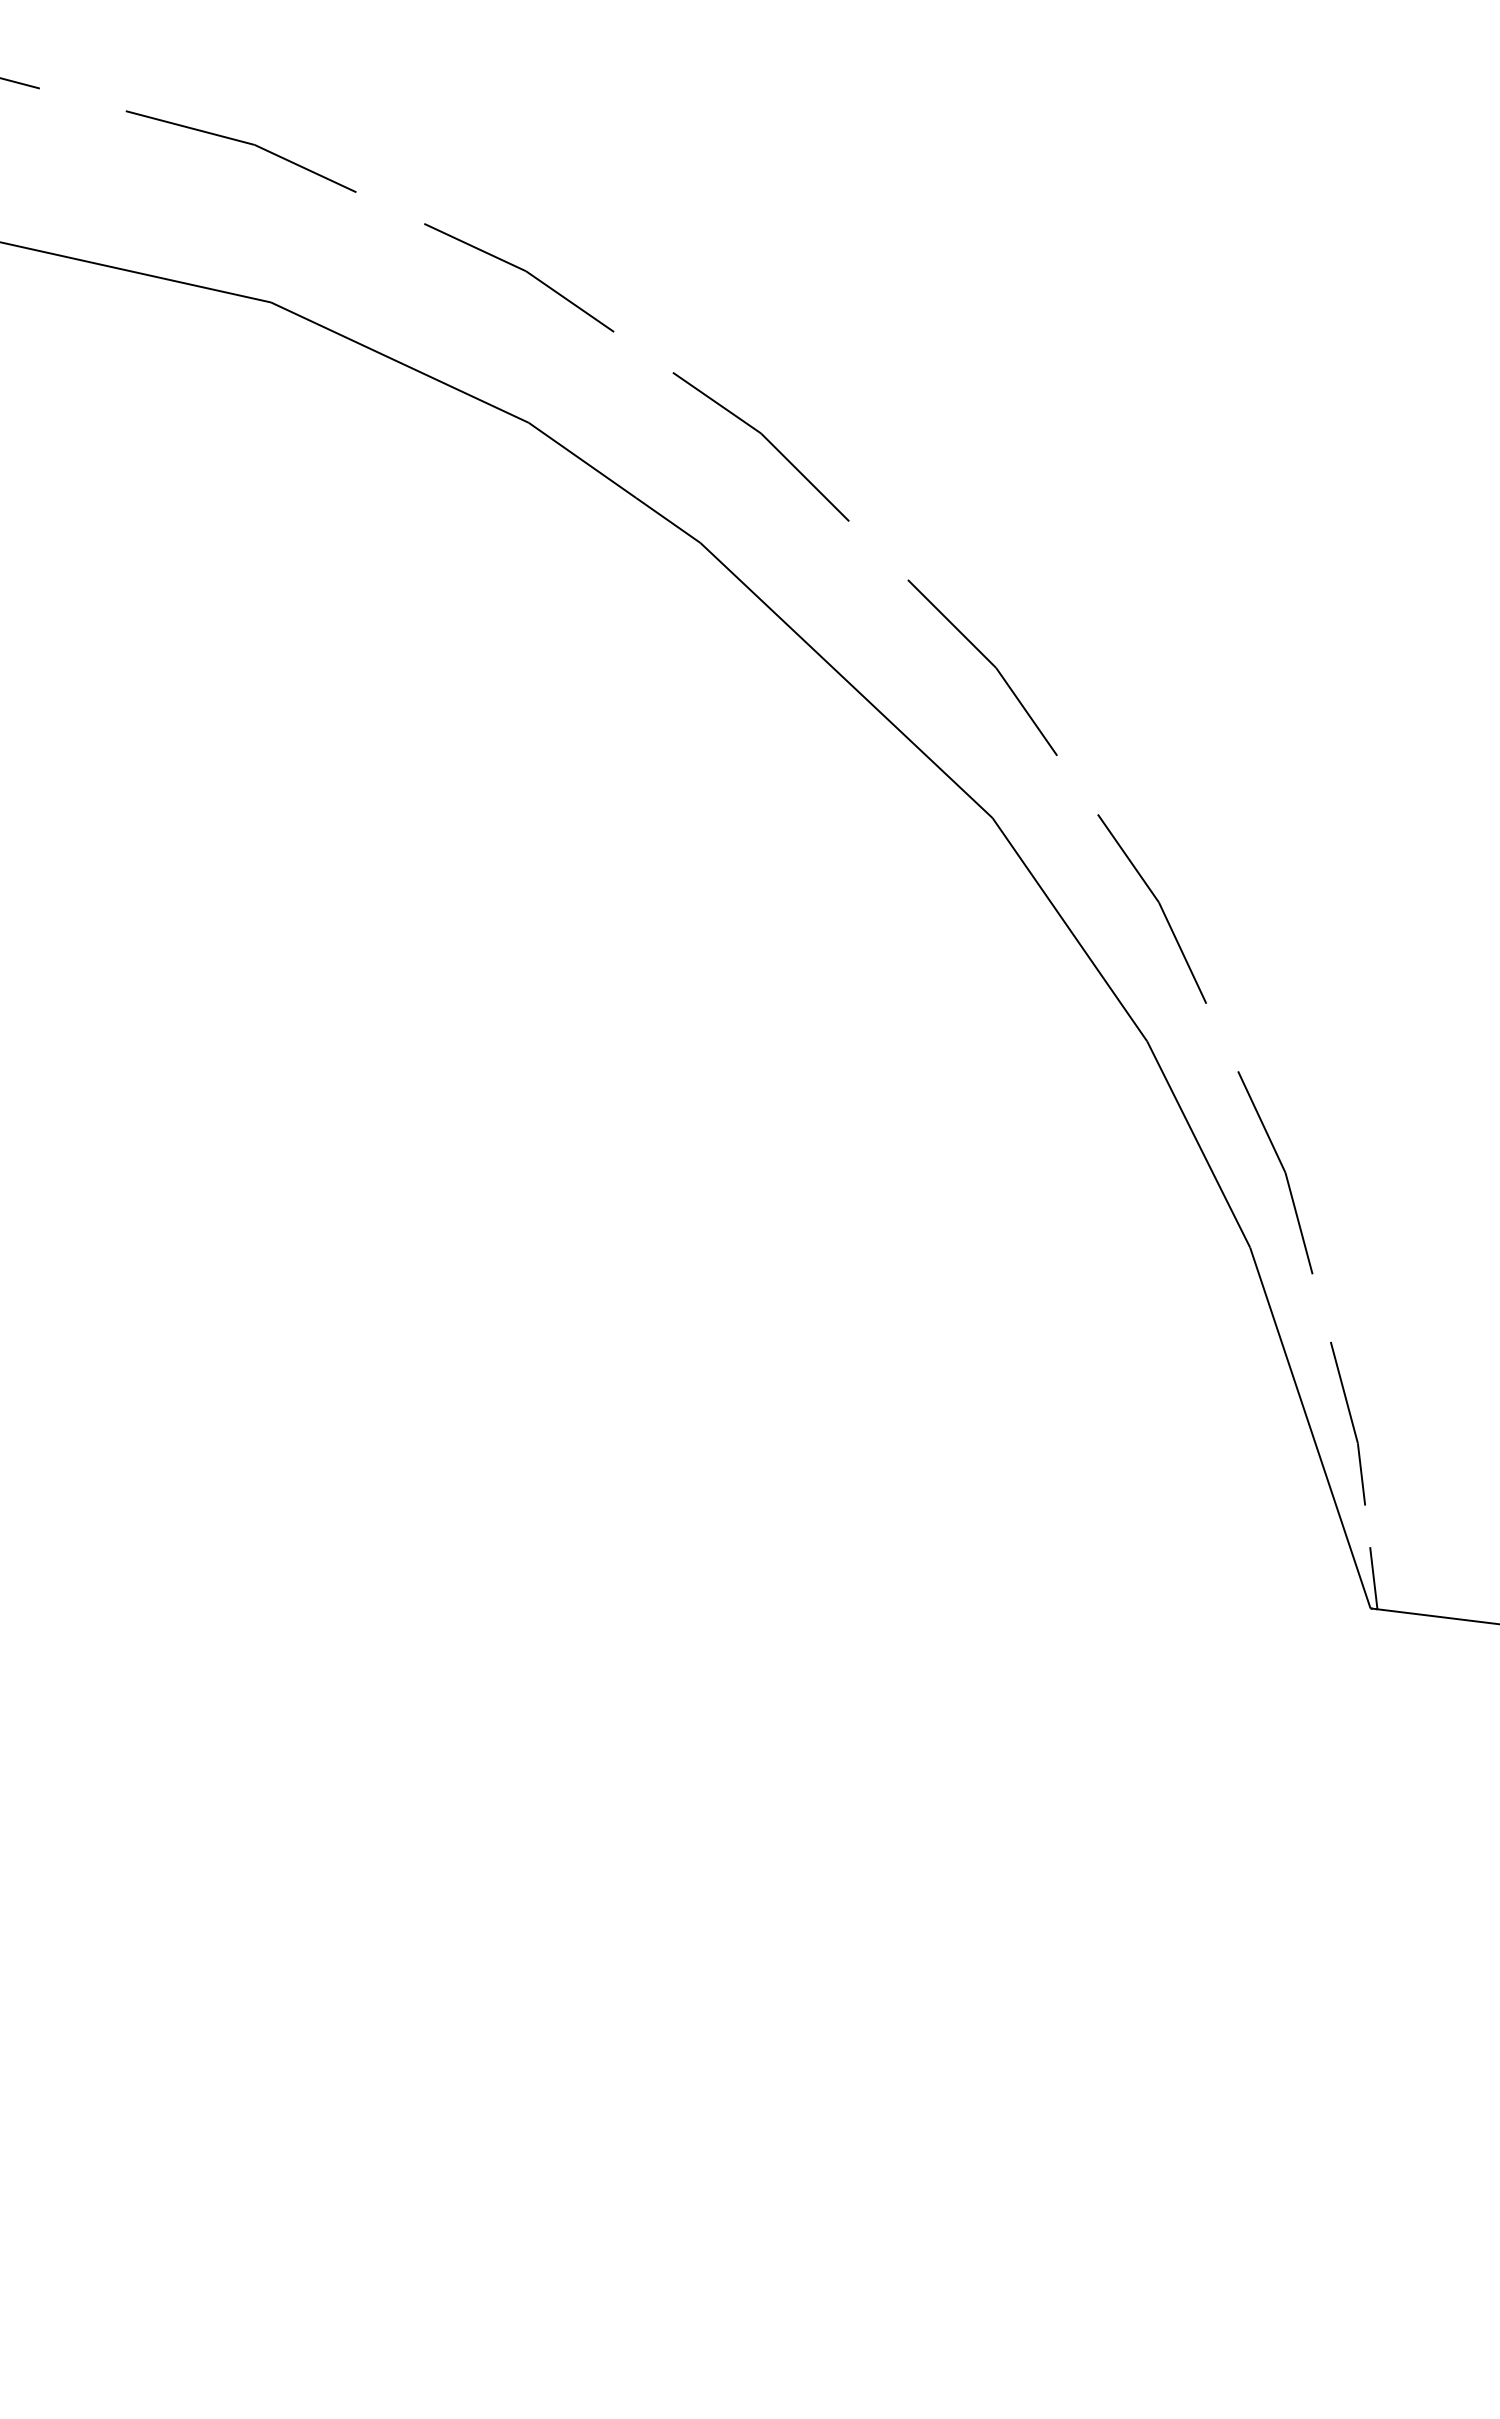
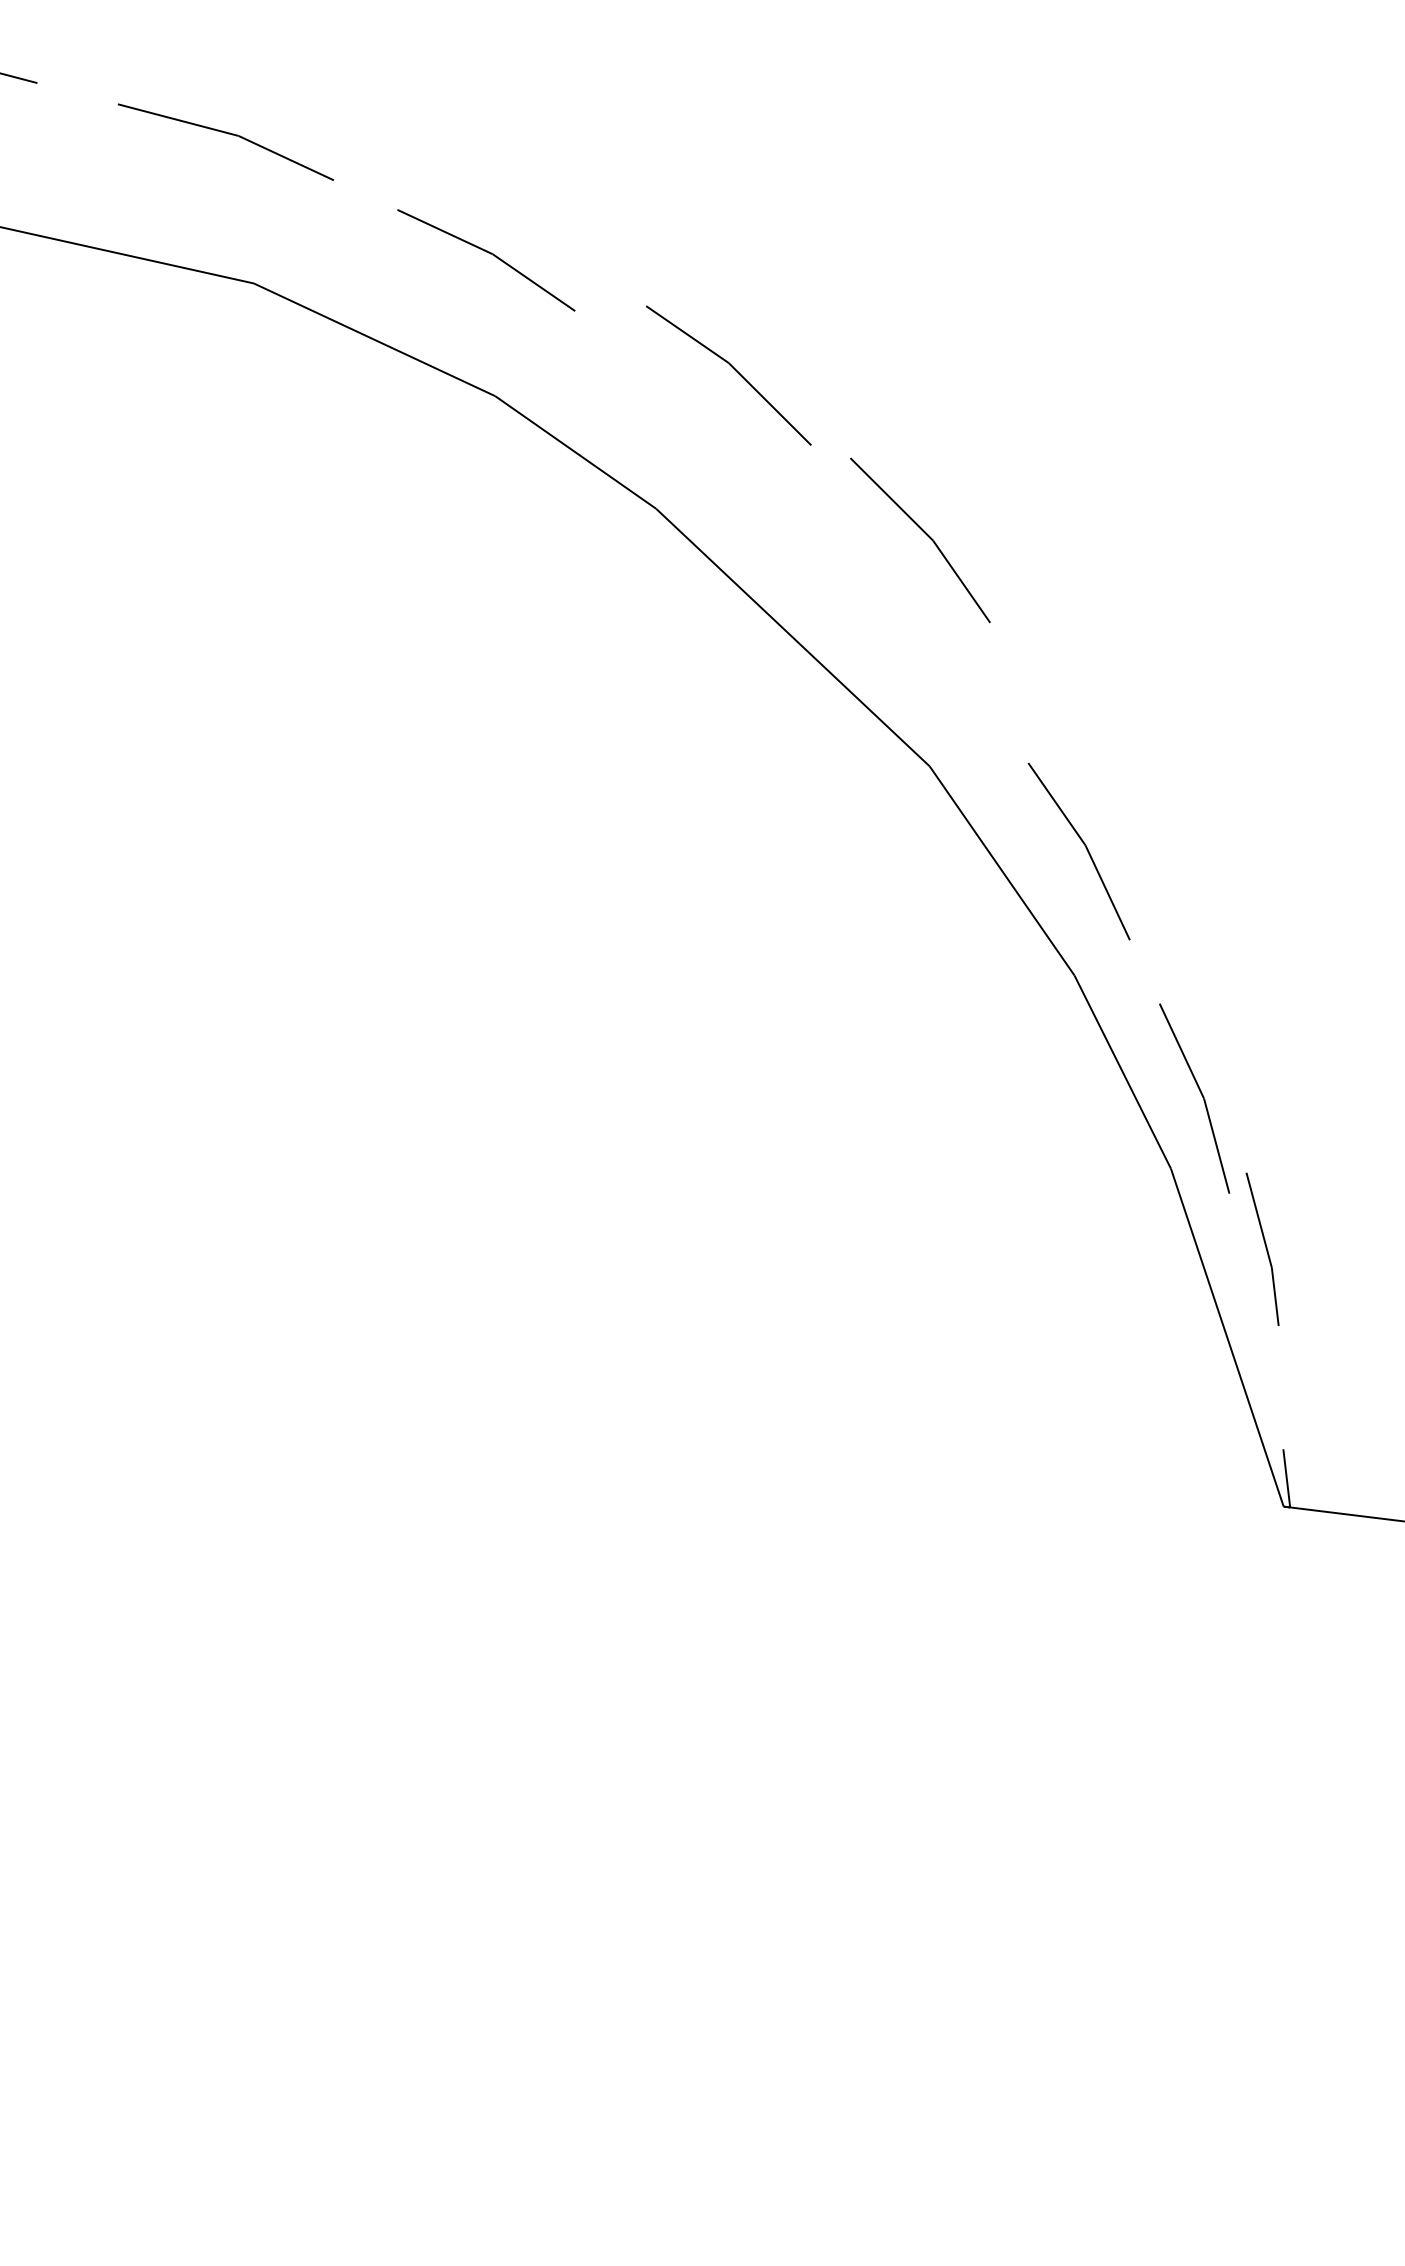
part: (766, 440) -> (733, 369), moved
part: (988, 661) -> (925, 534), moved
part: (1347, 1423) -> (1262, 1249), moved

